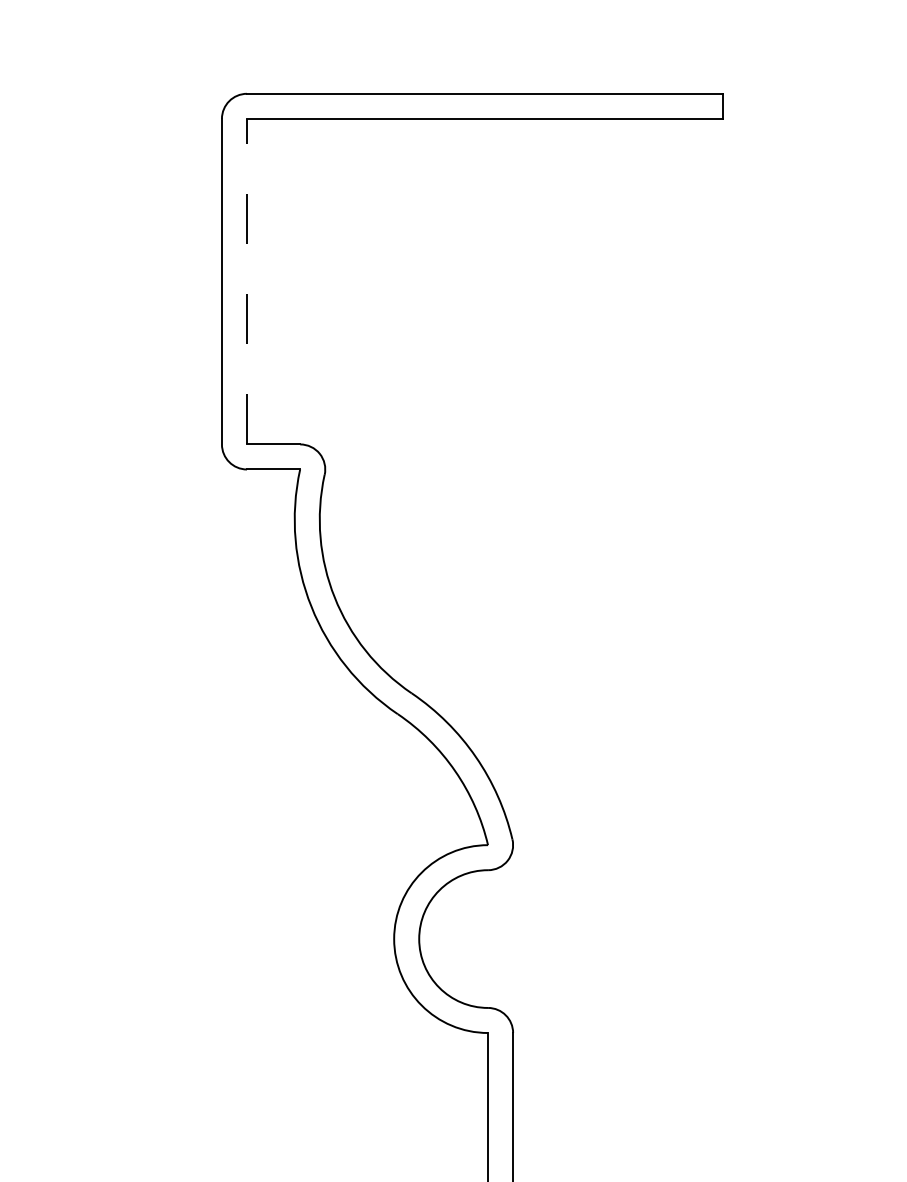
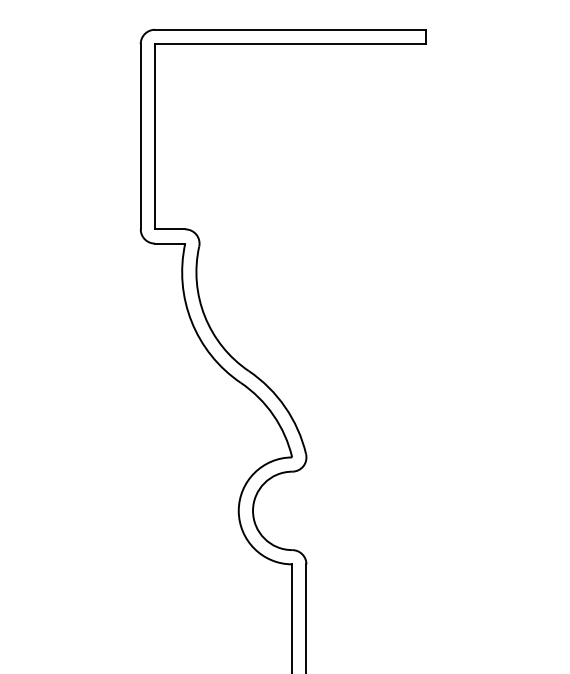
line: (247, 281) -> (155, 136), dashed -> solid

